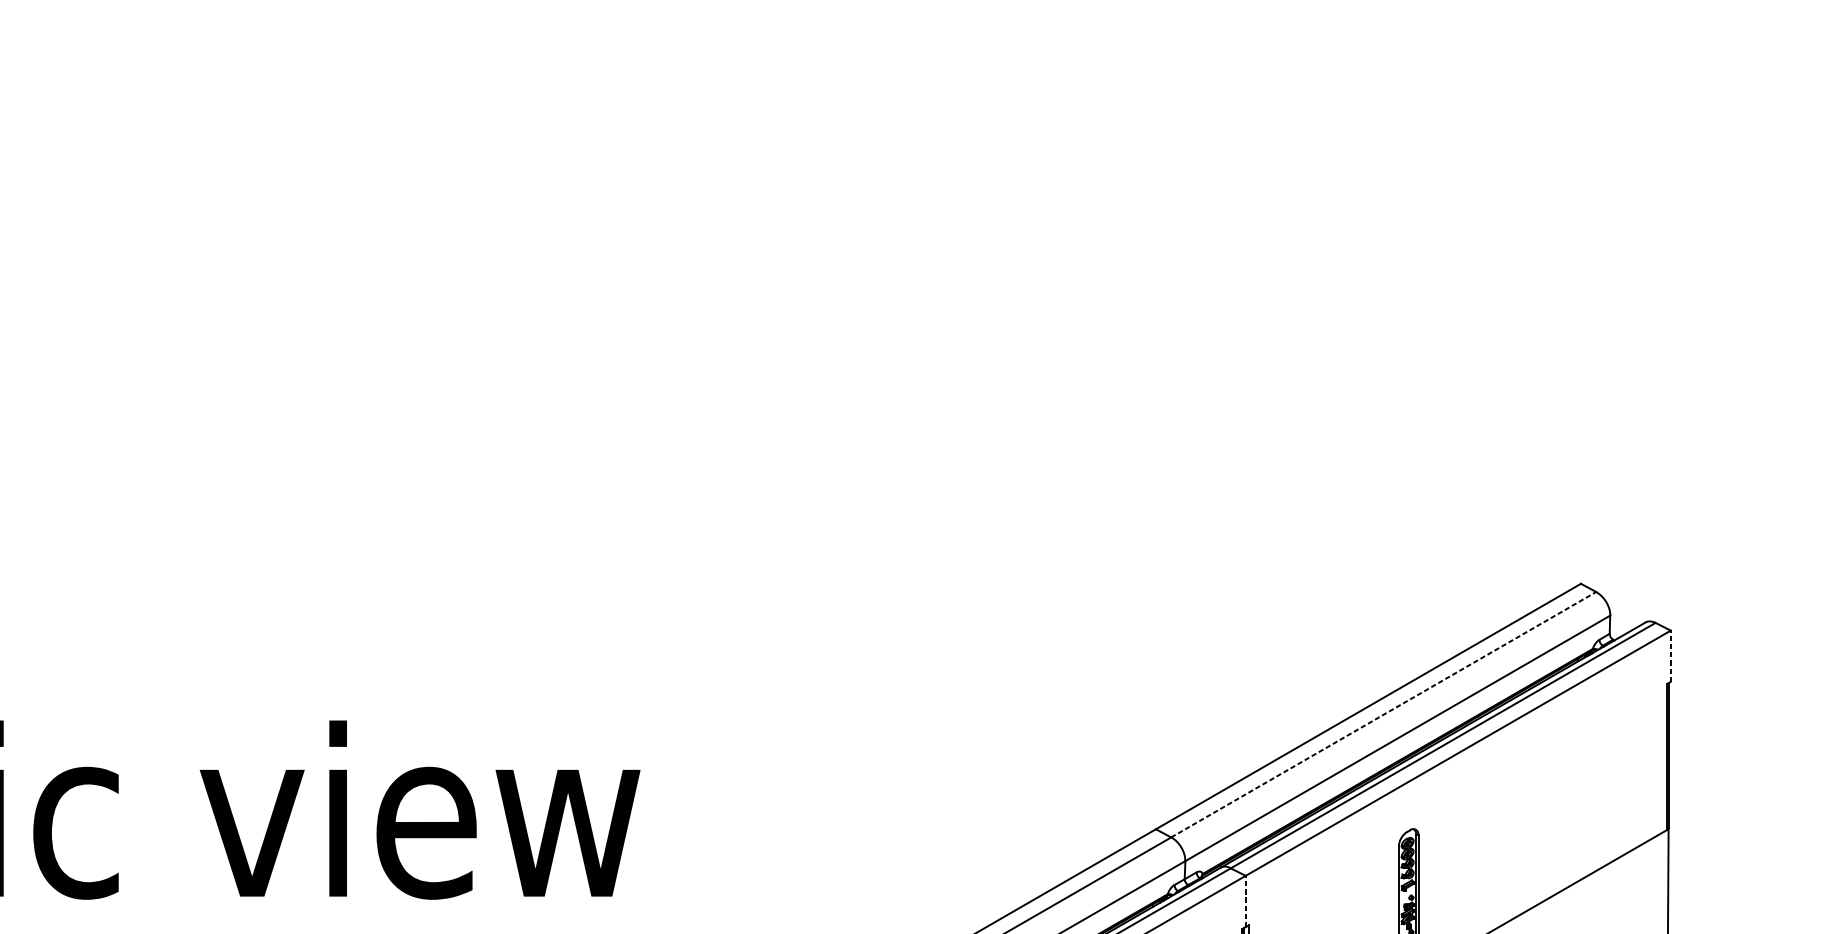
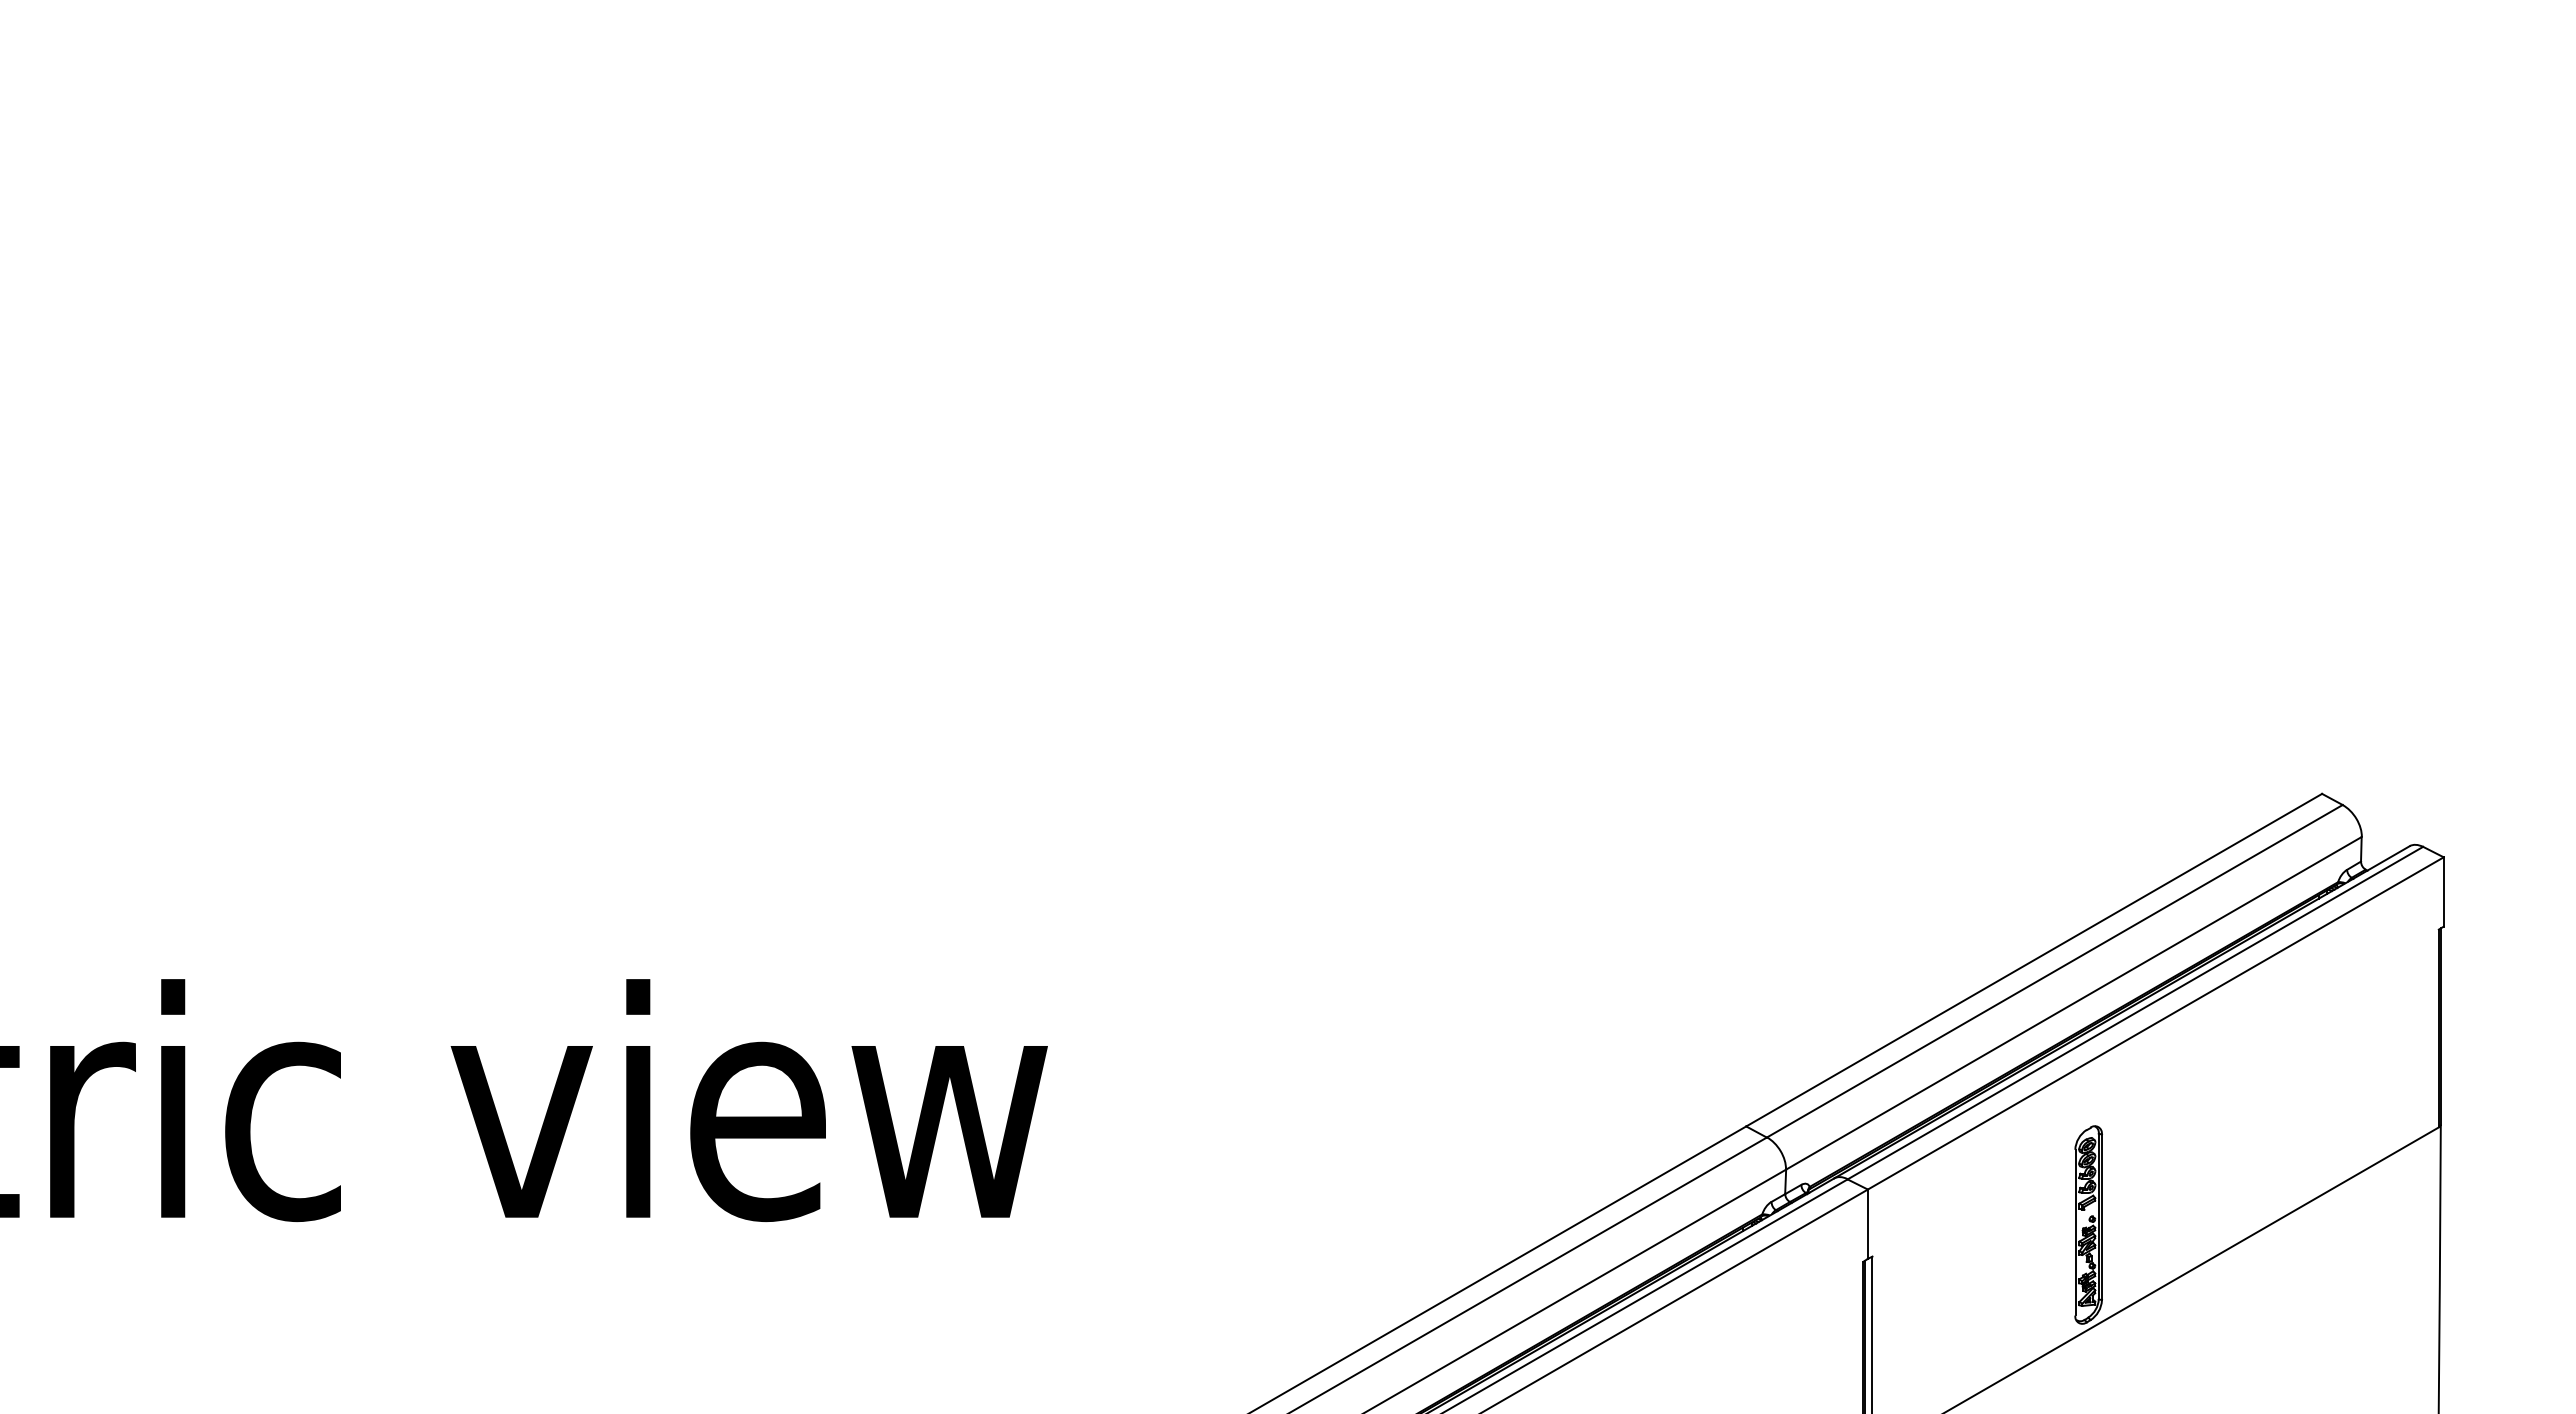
line: (1670, 655) -> (2443, 891), dashed -> solid
line: (1384, 714) -> (2055, 971), dashed -> solid
line: (1245, 901) -> (1867, 1224), dashed -> solid

